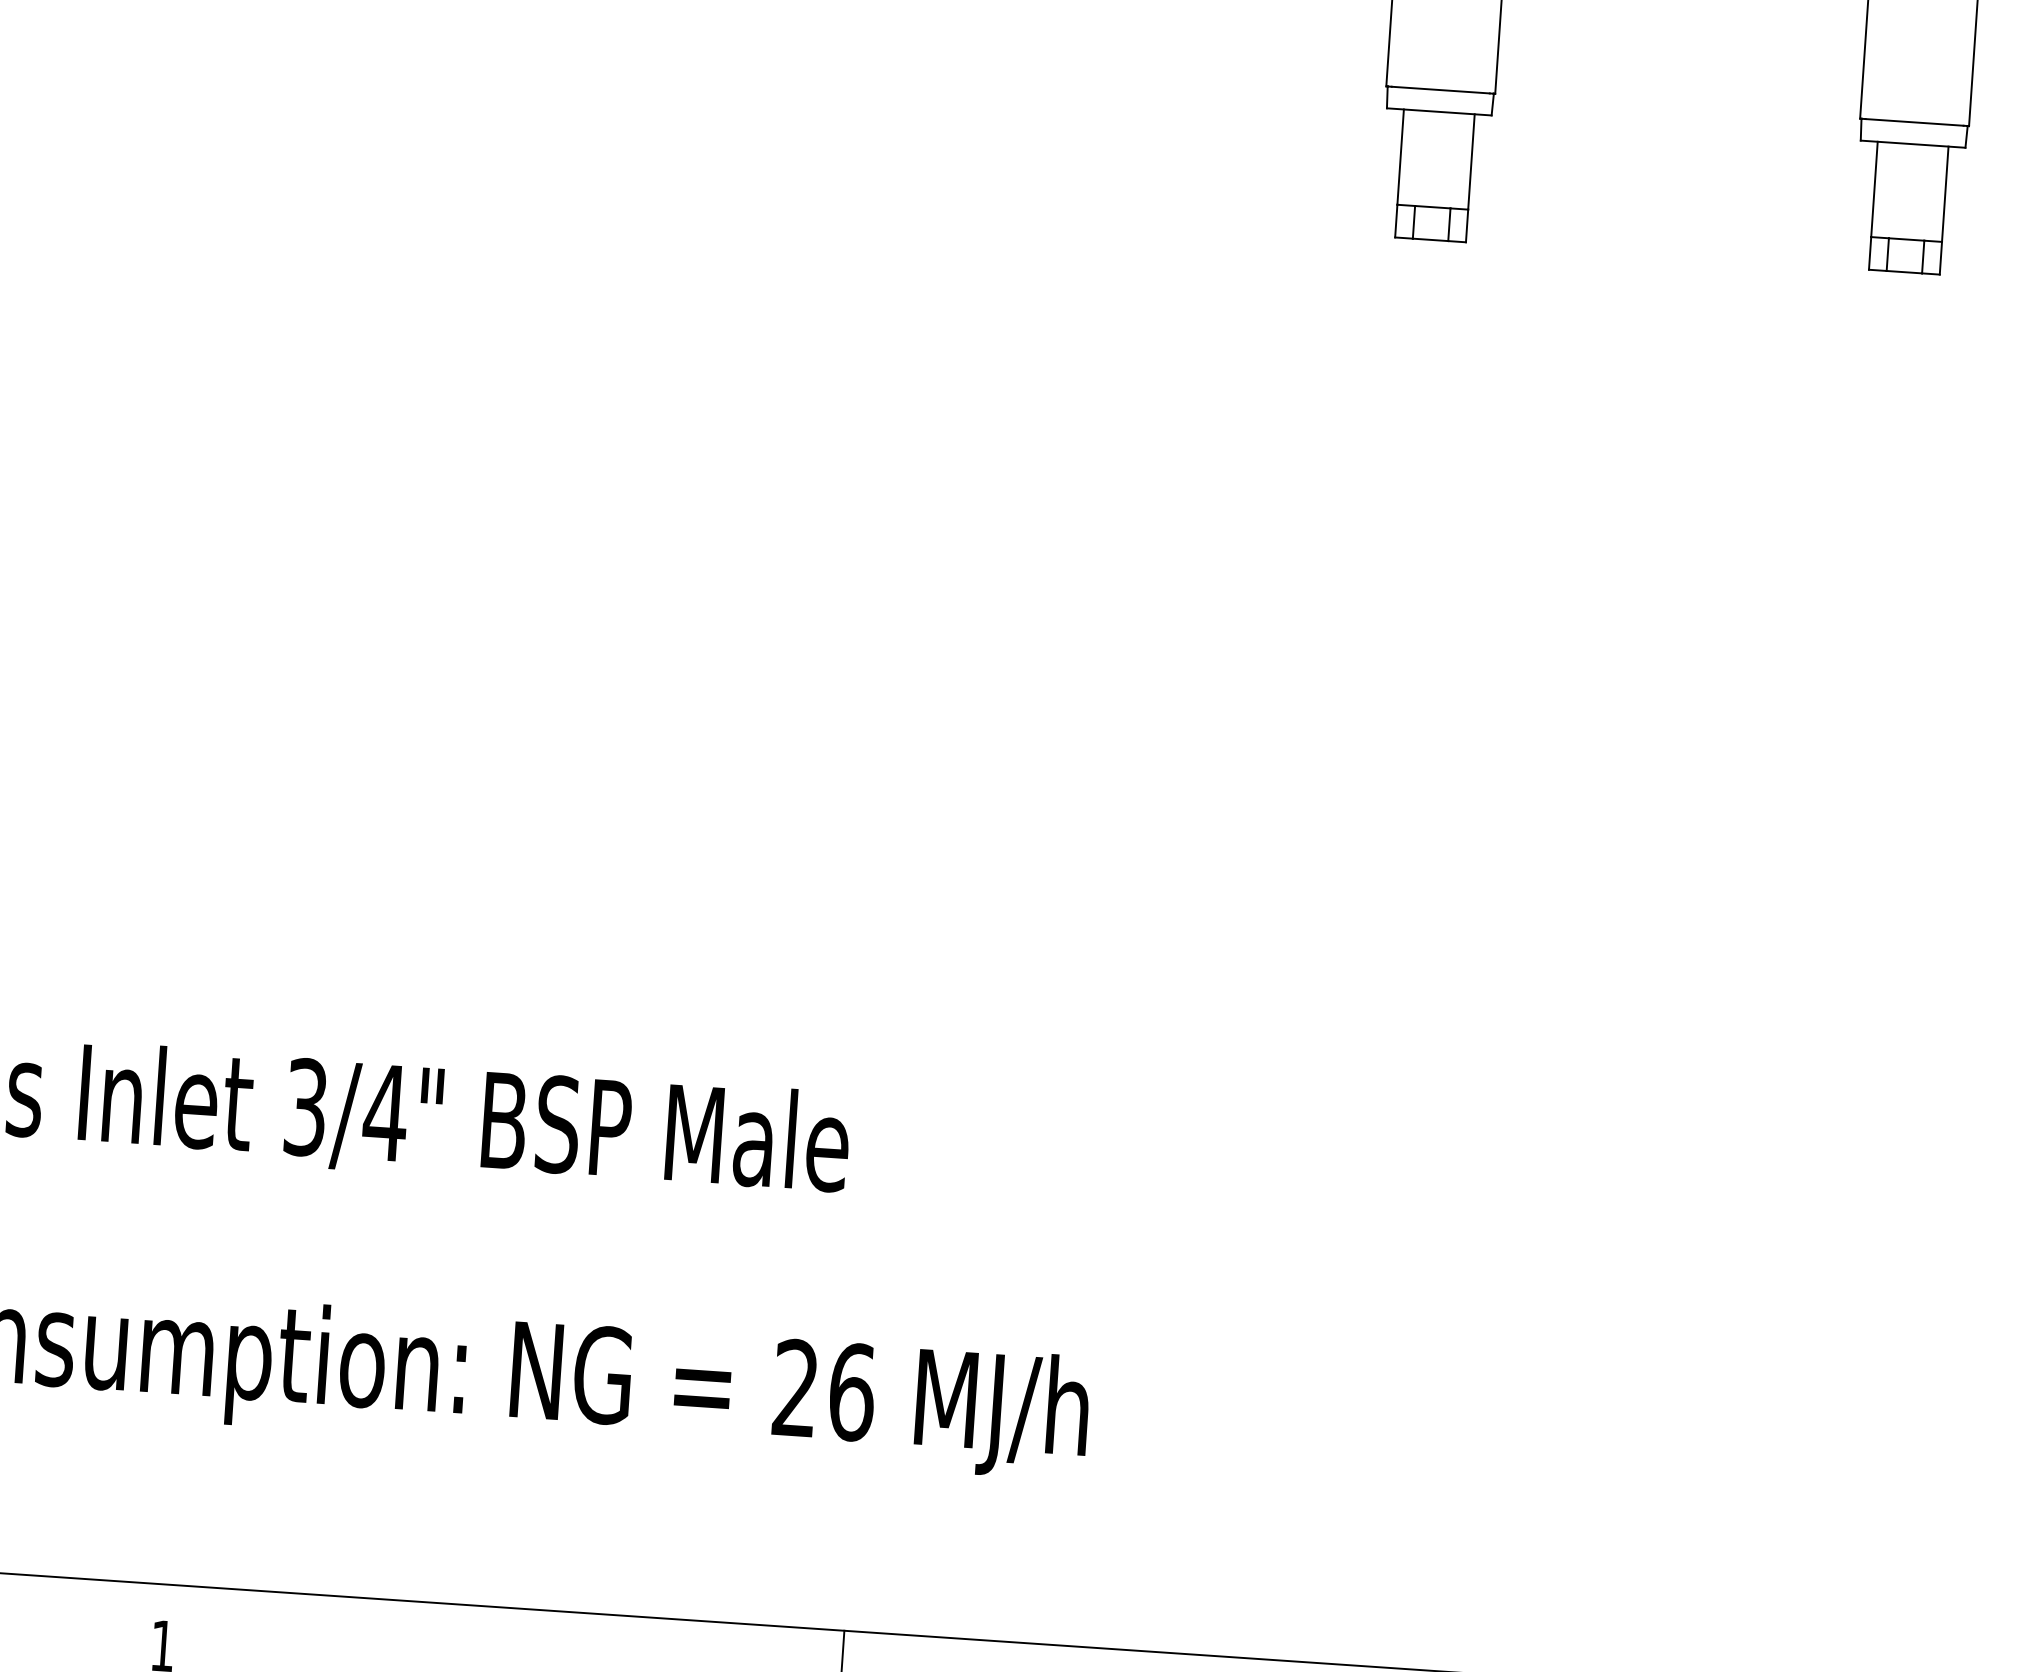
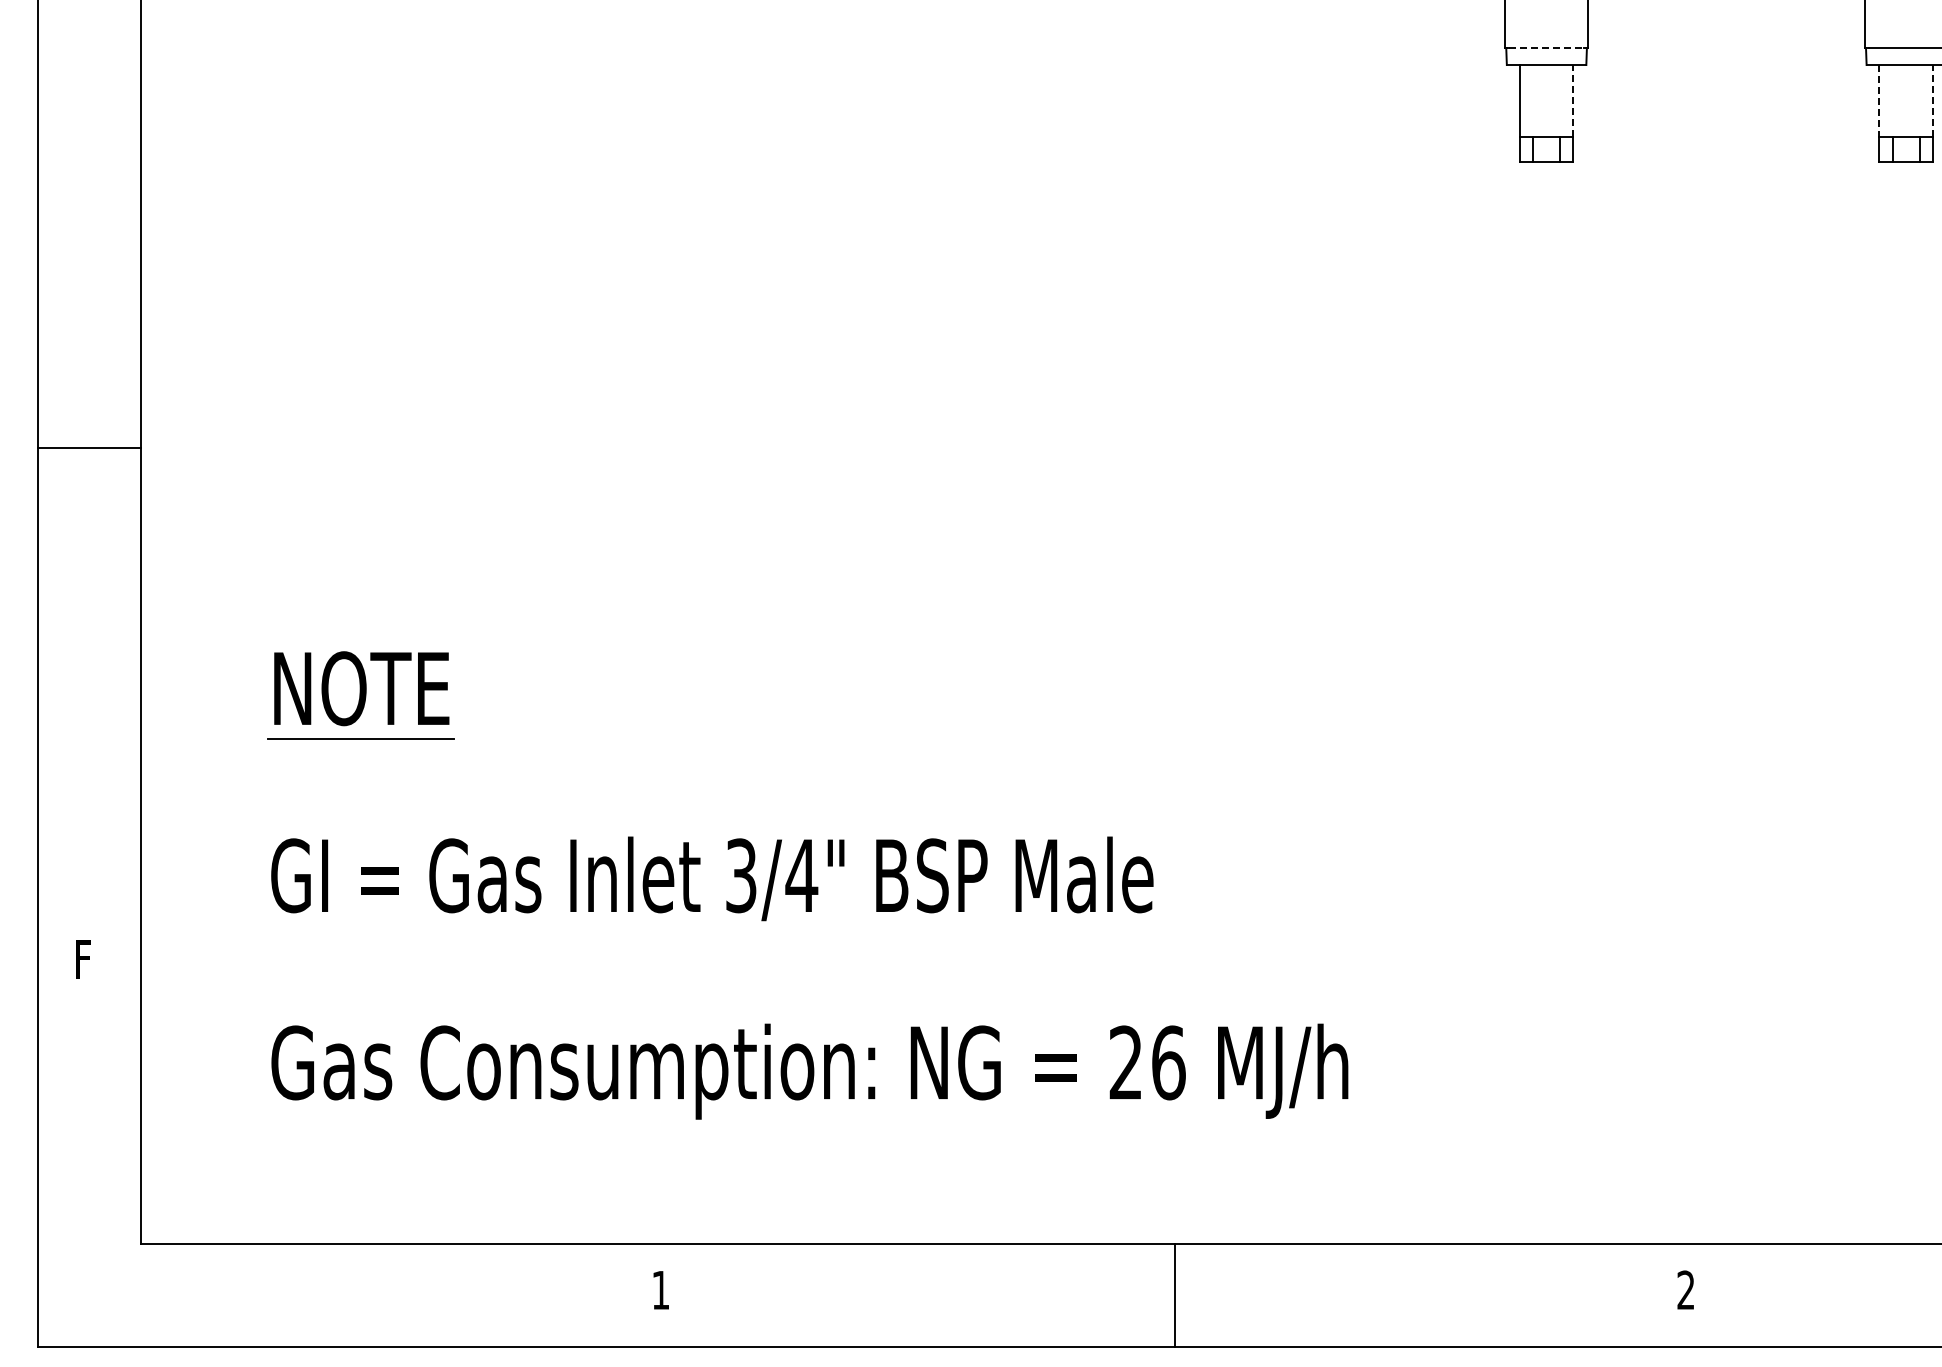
line: (1441, 90) -> (1547, 48), solid -> dashed
line: (1471, 161) -> (1573, 100), solid -> dashed
line: (1874, 189) -> (1879, 101), solid -> dashed
line: (1945, 193) -> (1933, 100), solid -> dashed

